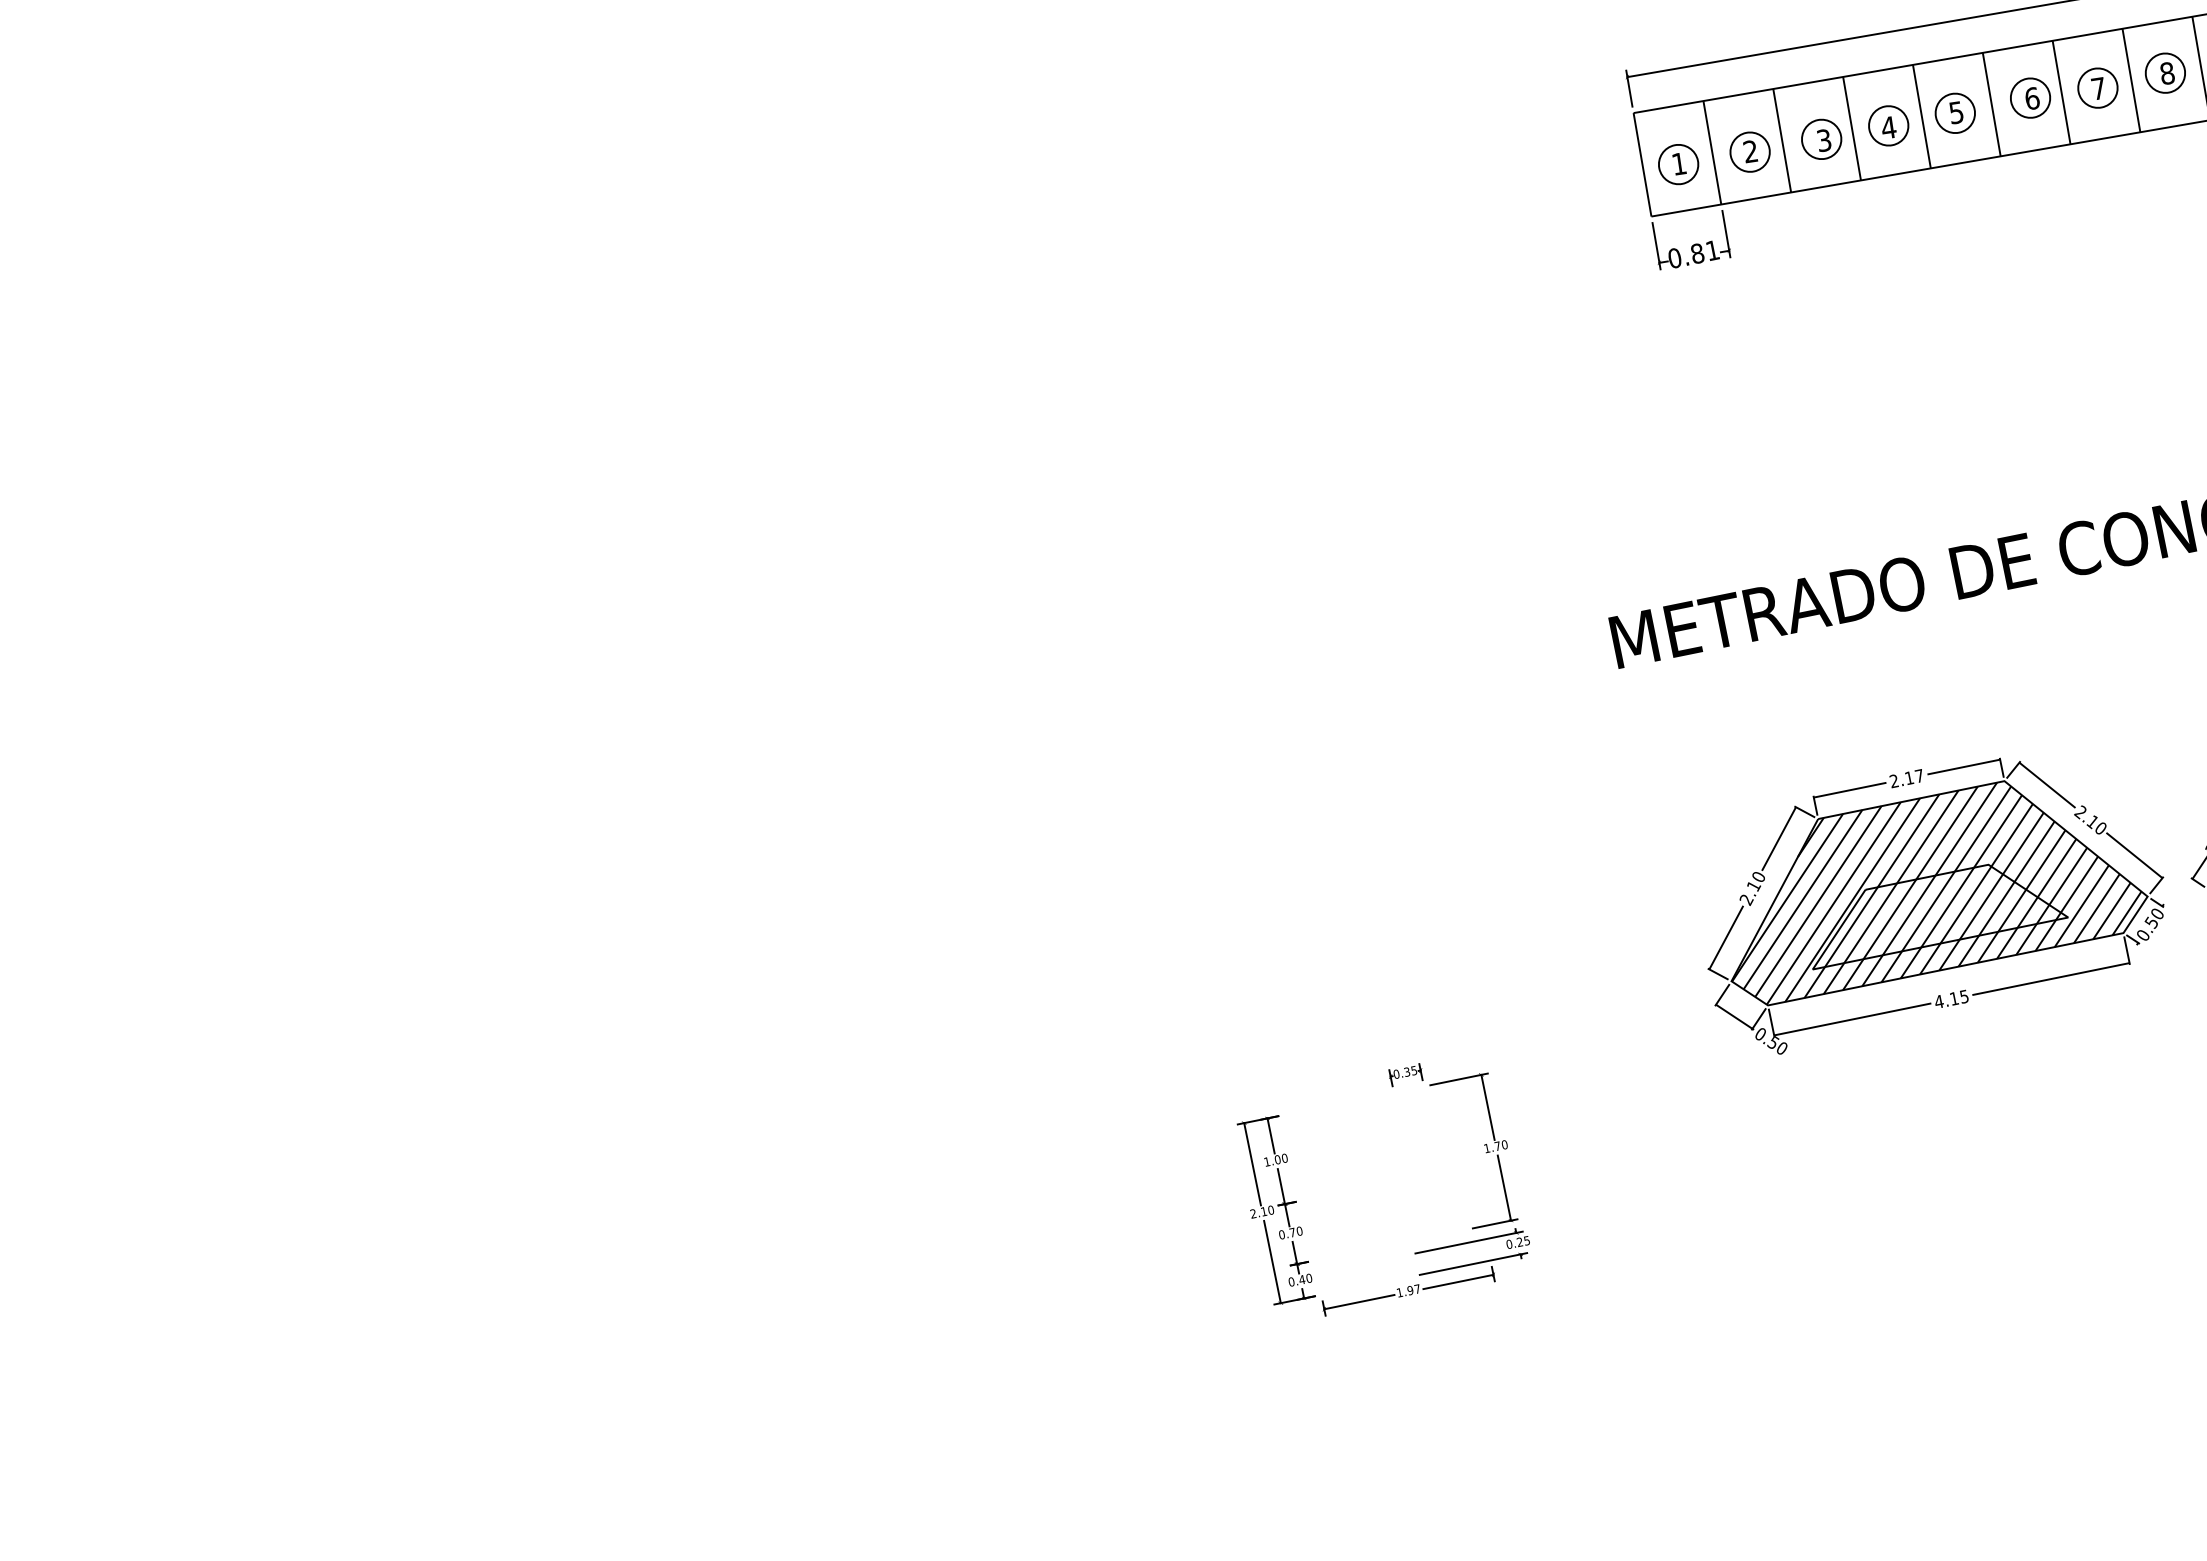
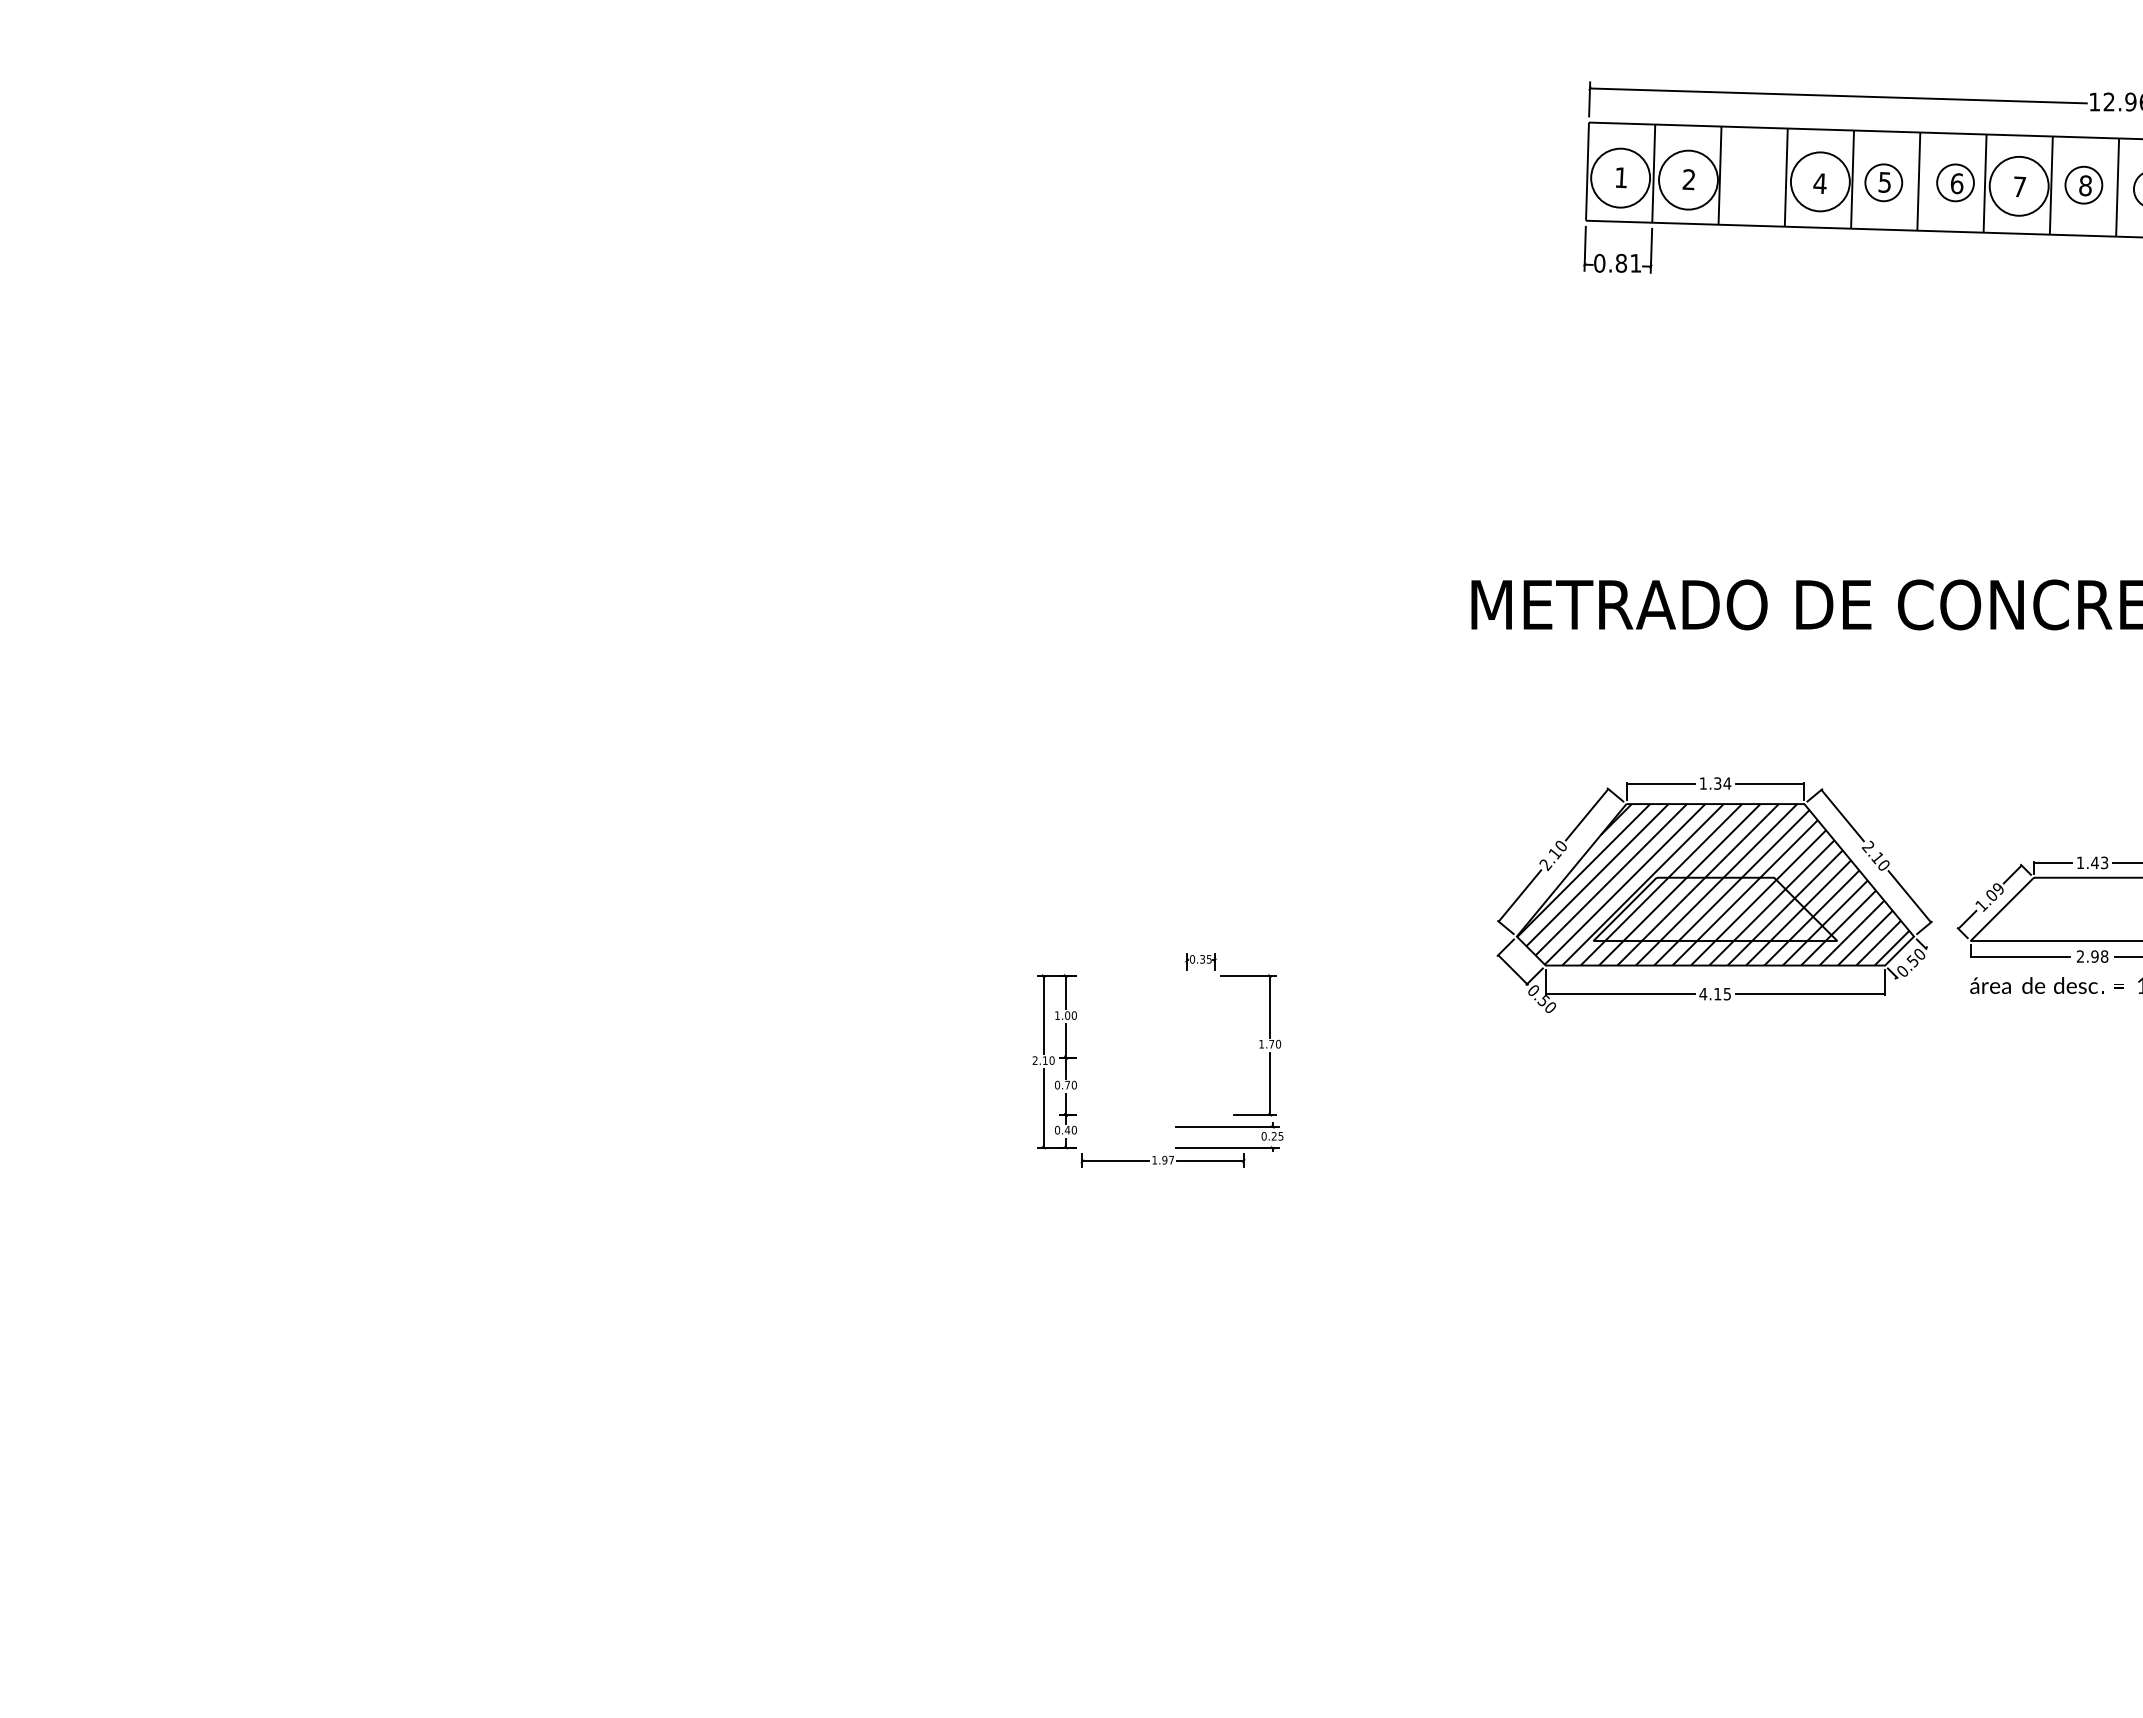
circle: (2097, 87) -> (2018, 185), size x1.6
circle: (1888, 125) -> (1820, 181), size x1.6
part: (1821, 139) -> (1756, 181), removed
circle: (1750, 151) -> (1688, 179), size x1.6
circle: (1678, 163) -> (1620, 177), size x1.6
text: (1907, 778) -> (1715, 783), 2.17 -> 1.34

